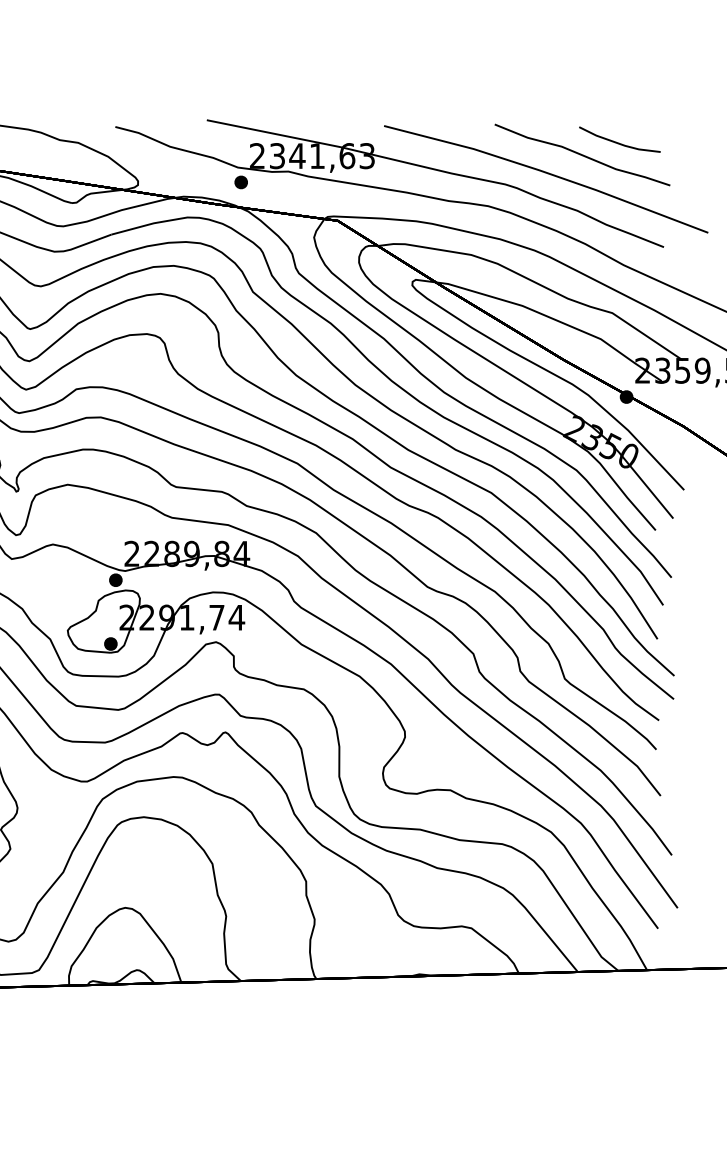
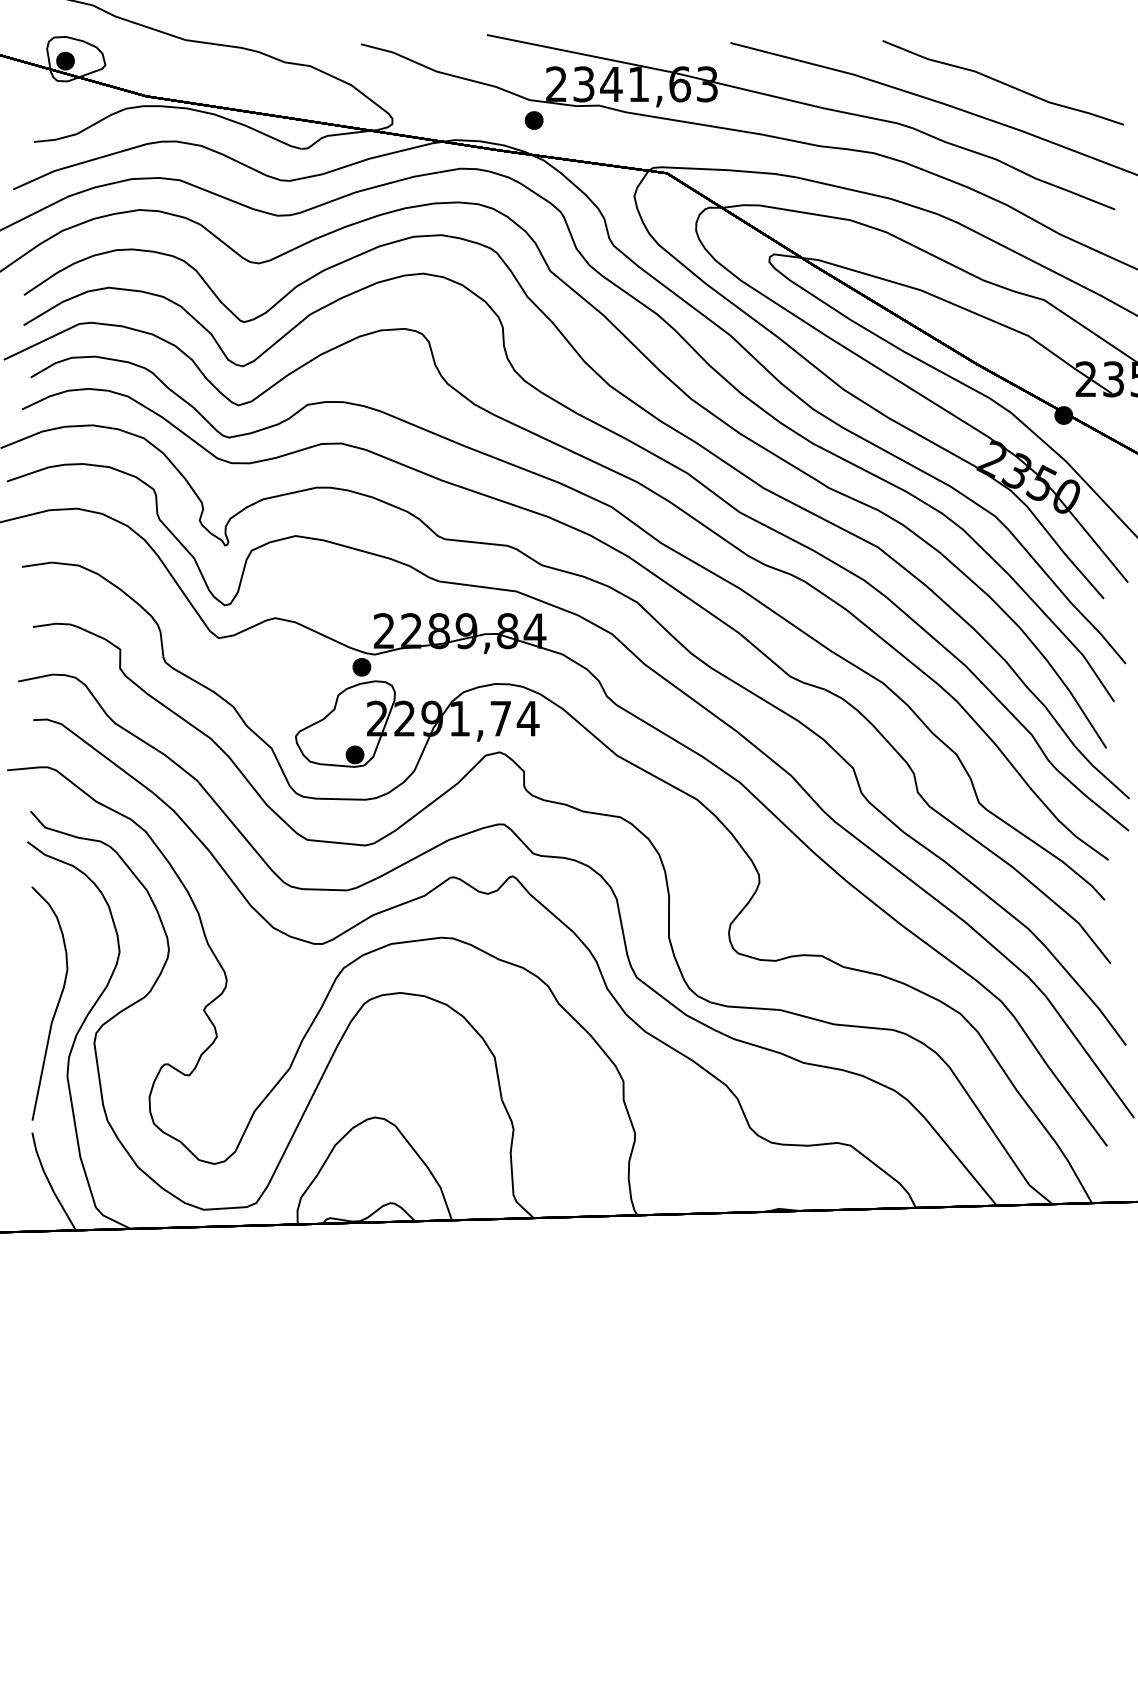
line: (617, 142) -> (1051, 65), removed

